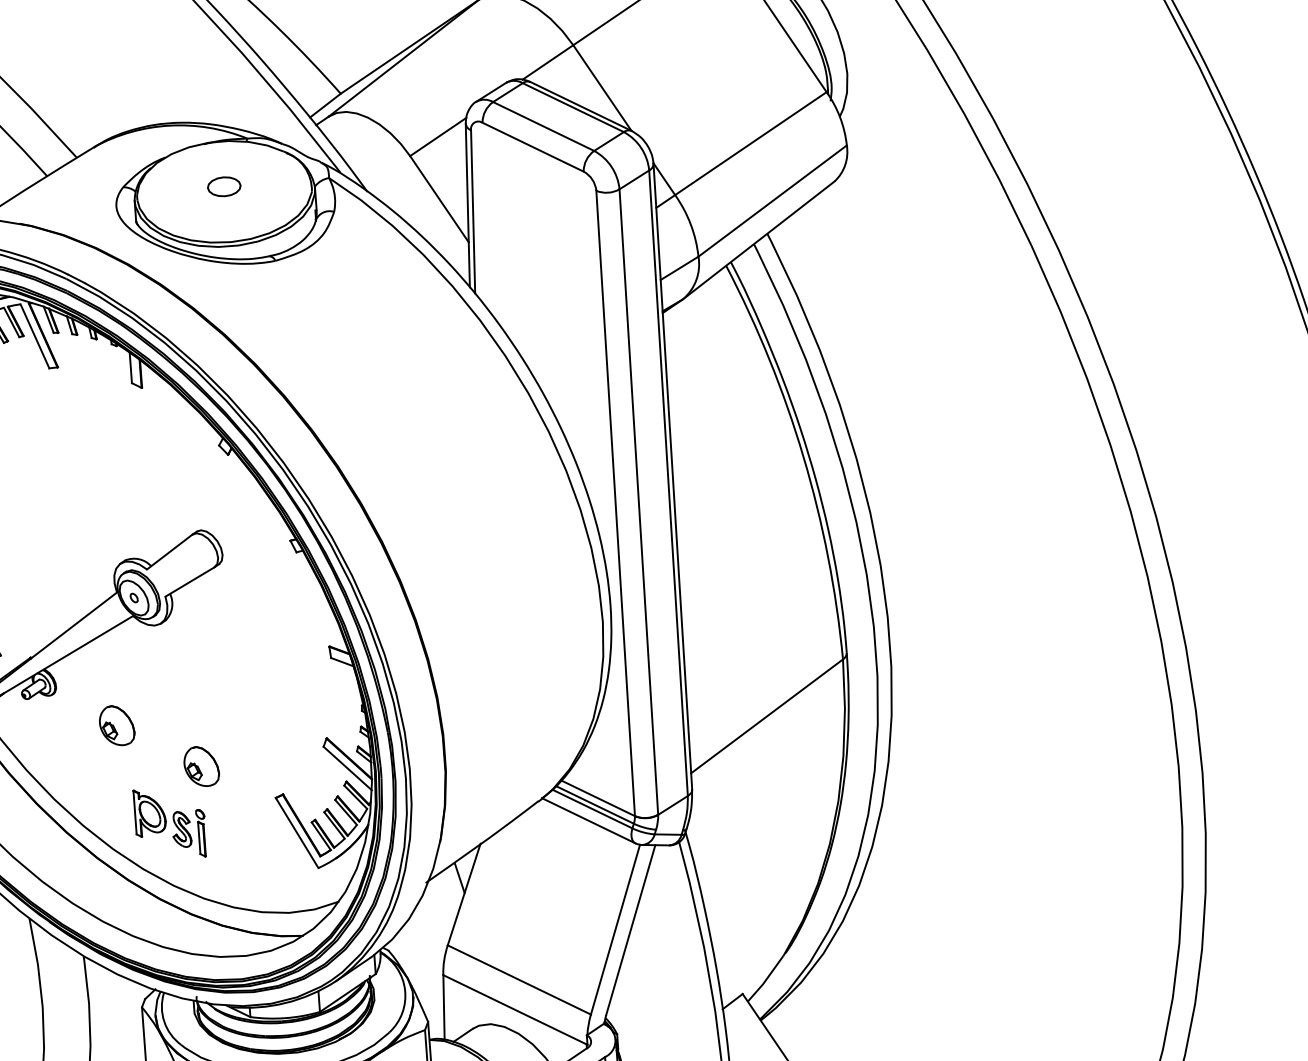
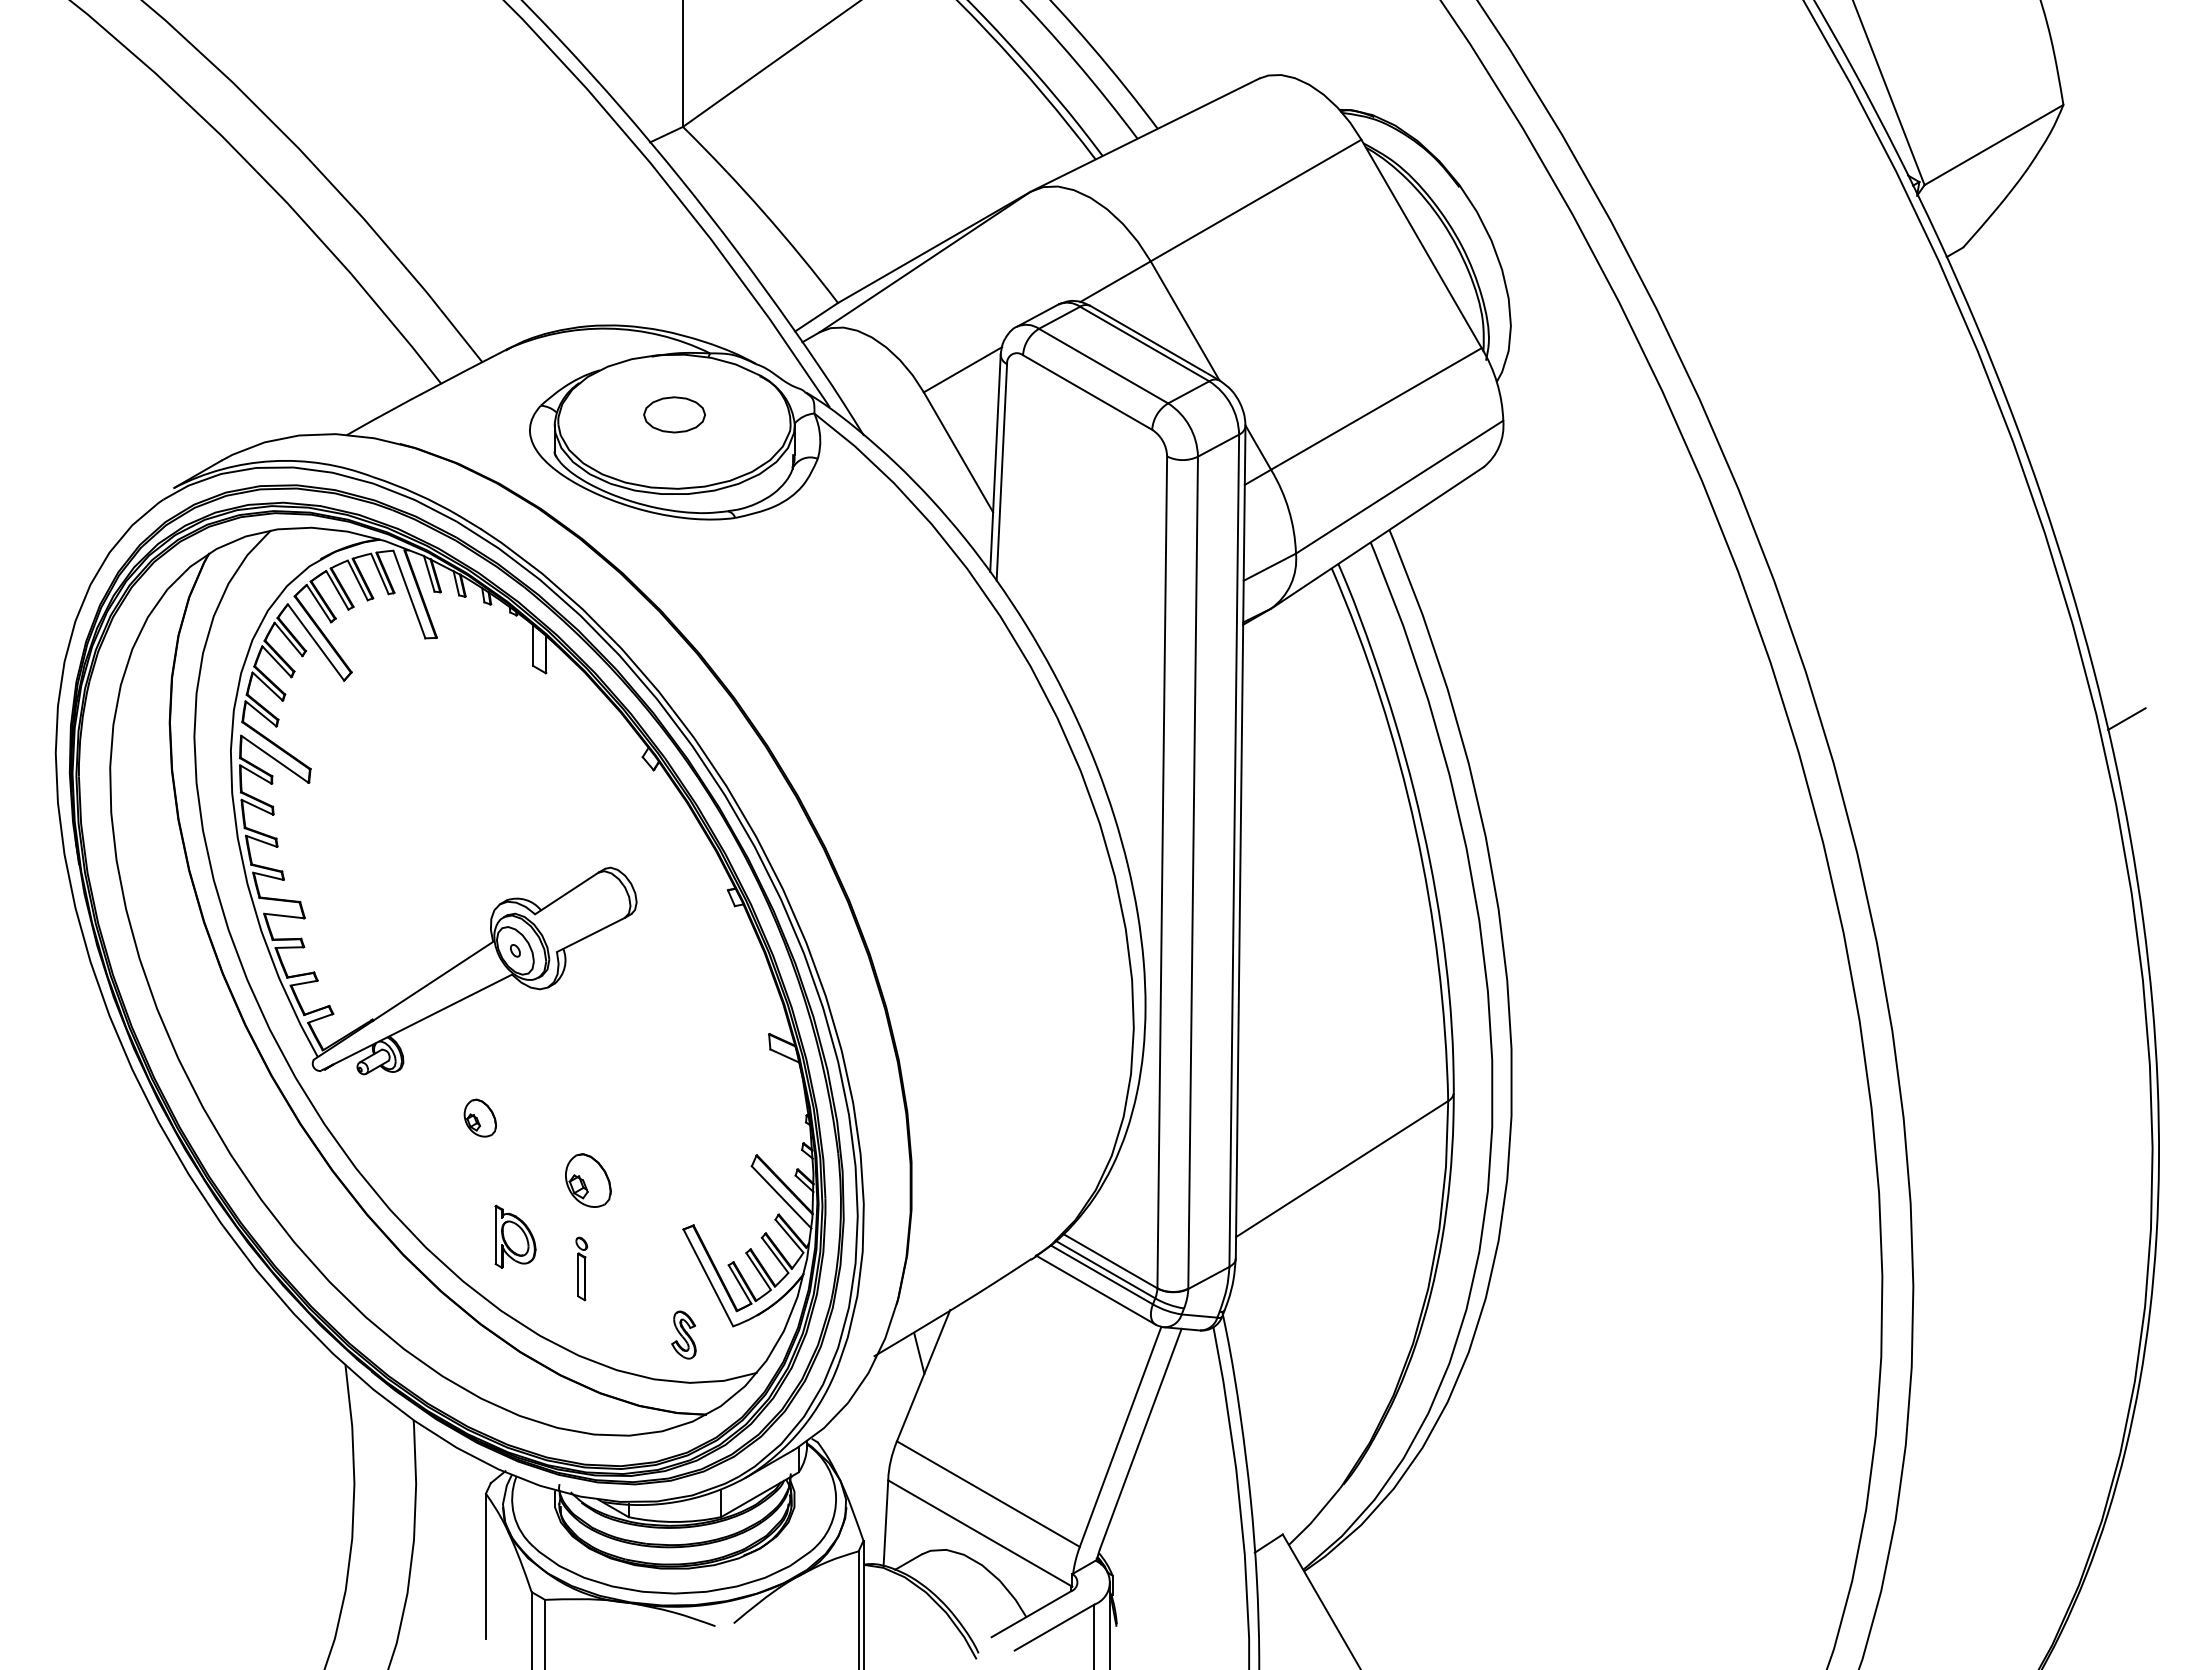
part: (224, 186) -> (674, 414), size x1.4
part: (117, 725) -> (480, 1117), size x0.7
part: (181, 829) -> (683, 1334), moved

